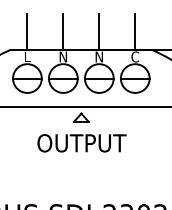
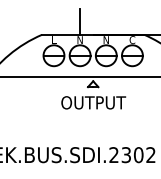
line: (28, 31) -> (54, 21), removed
line: (99, 31) -> (106, 21), removed
line: (135, 31) -> (132, 21), removed

